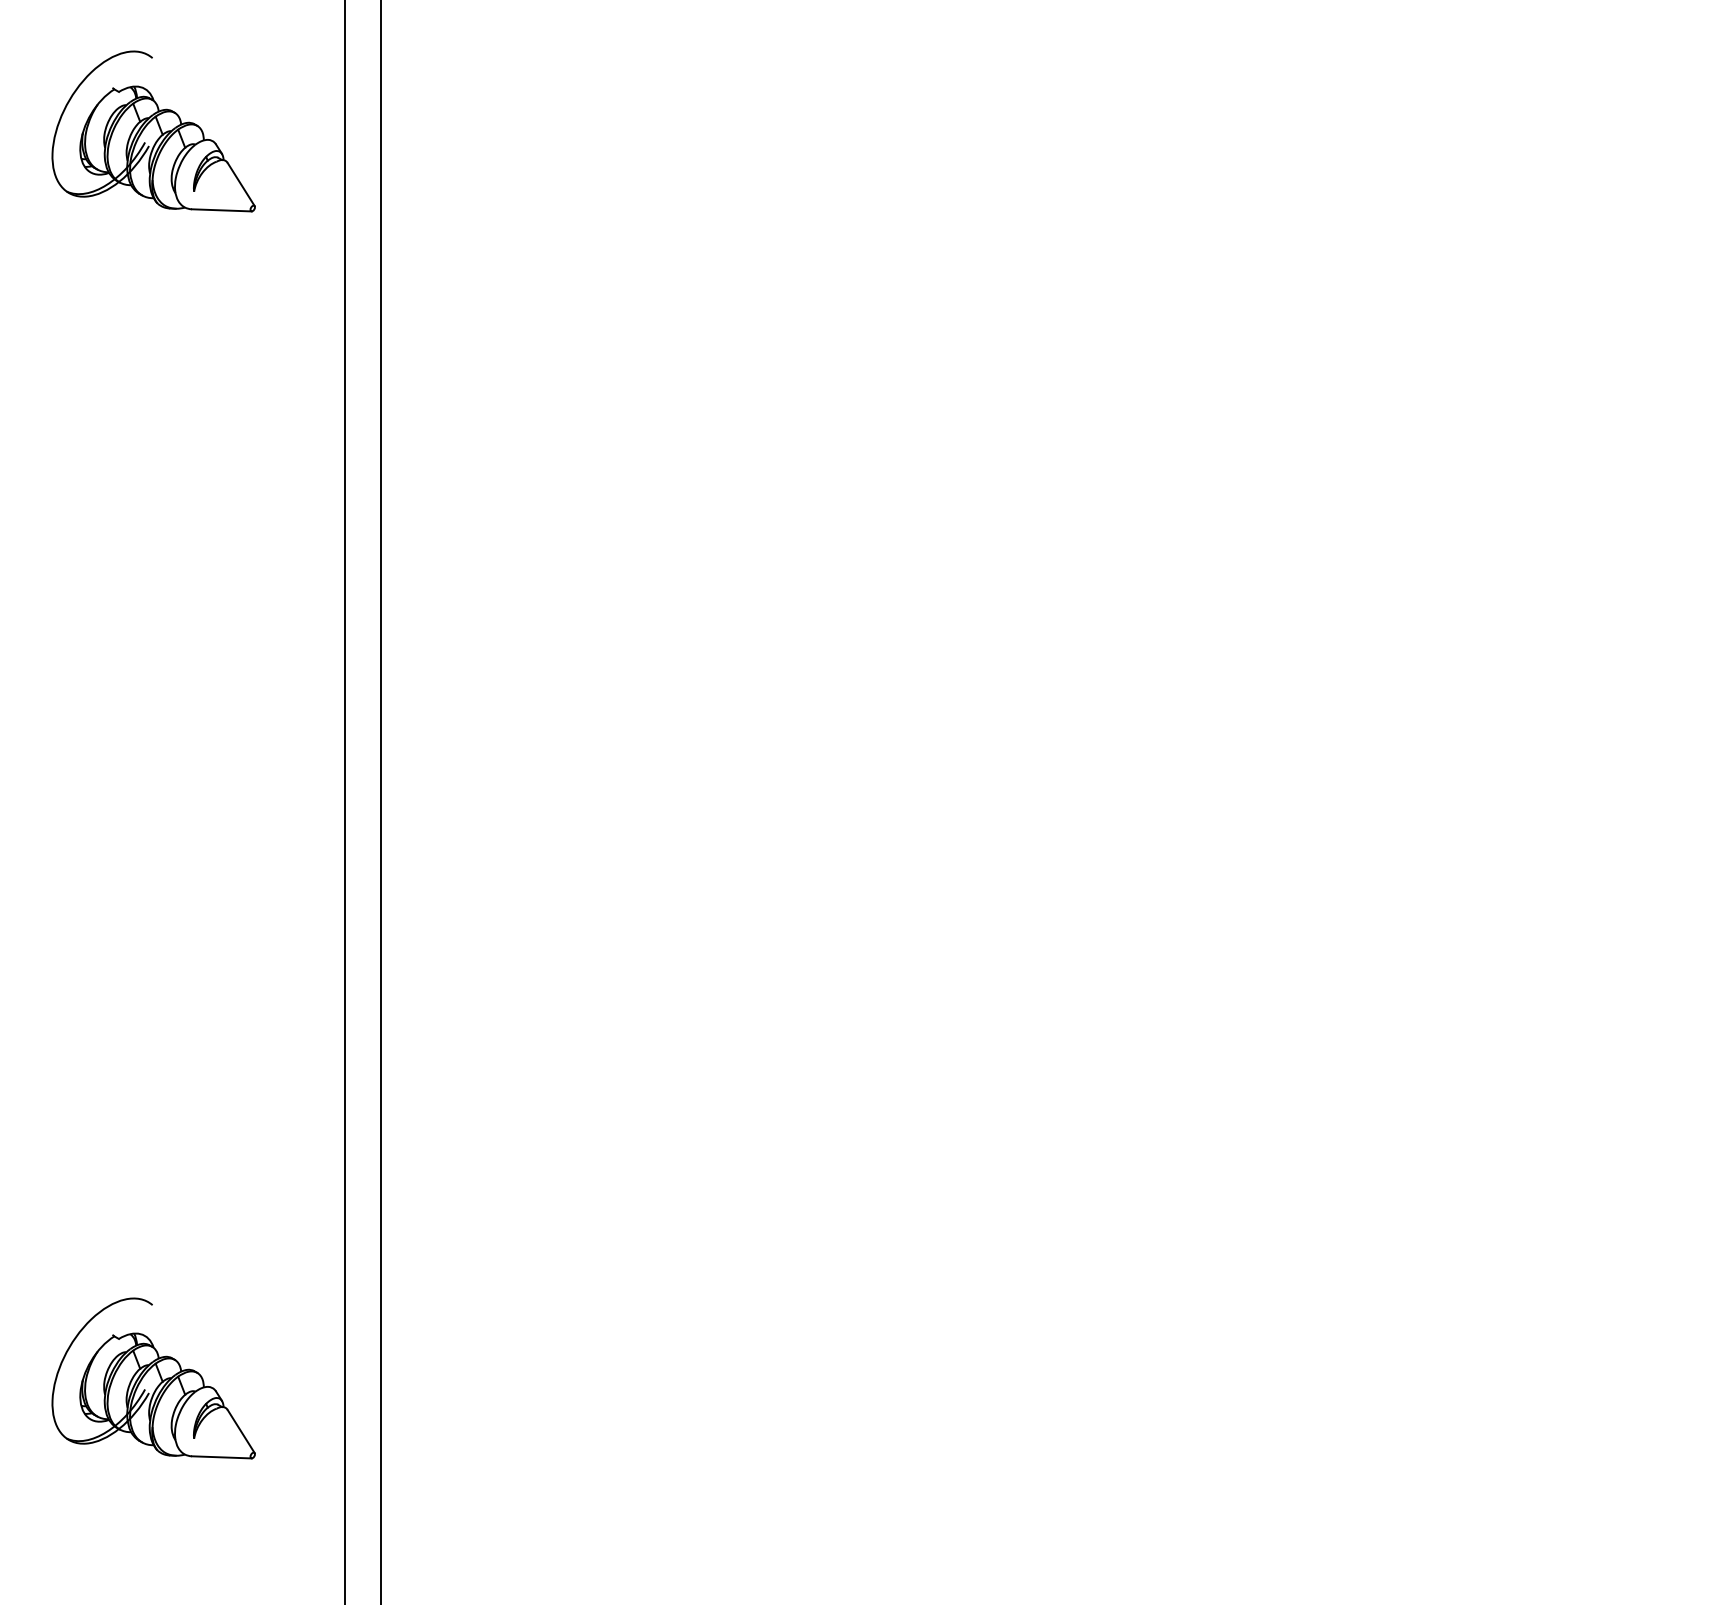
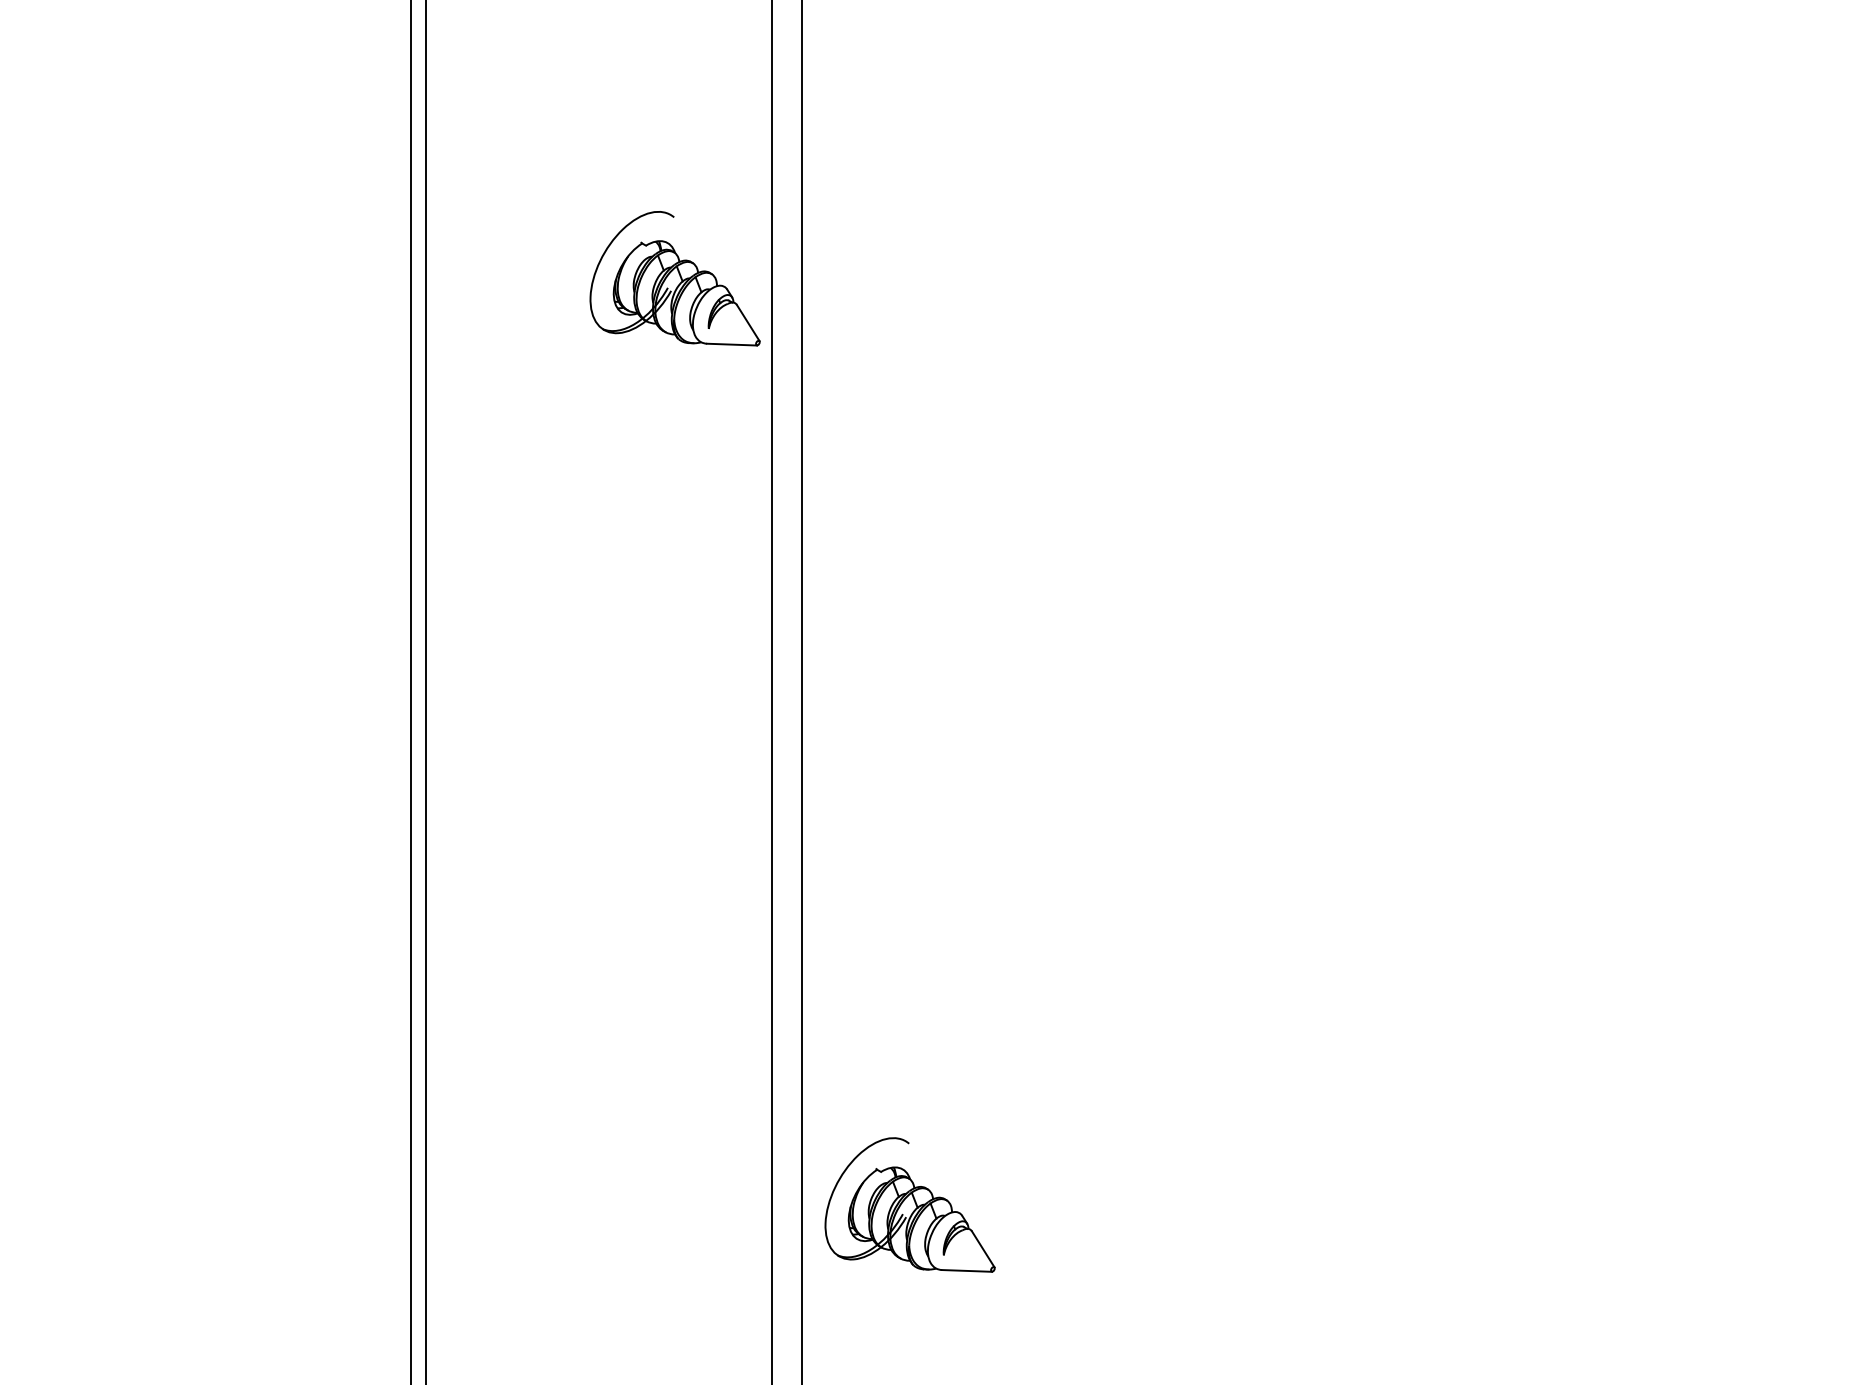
part: (152, 131) -> (674, 278), moved
part: (152, 1377) -> (909, 1204), moved

